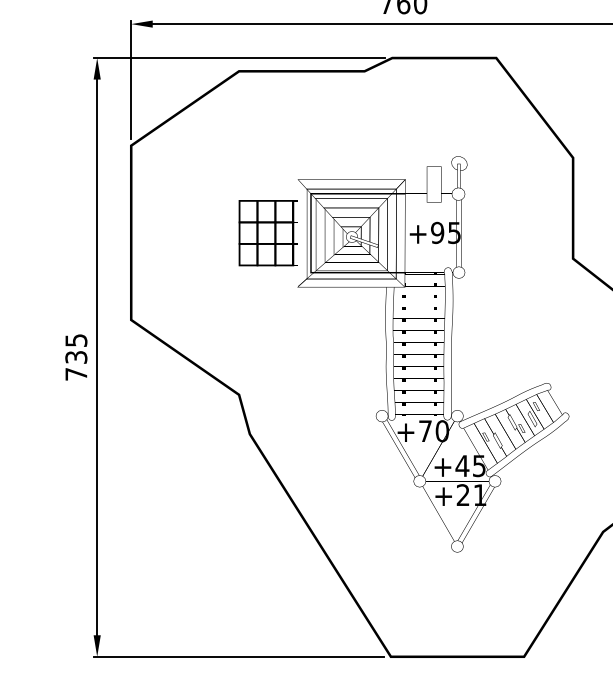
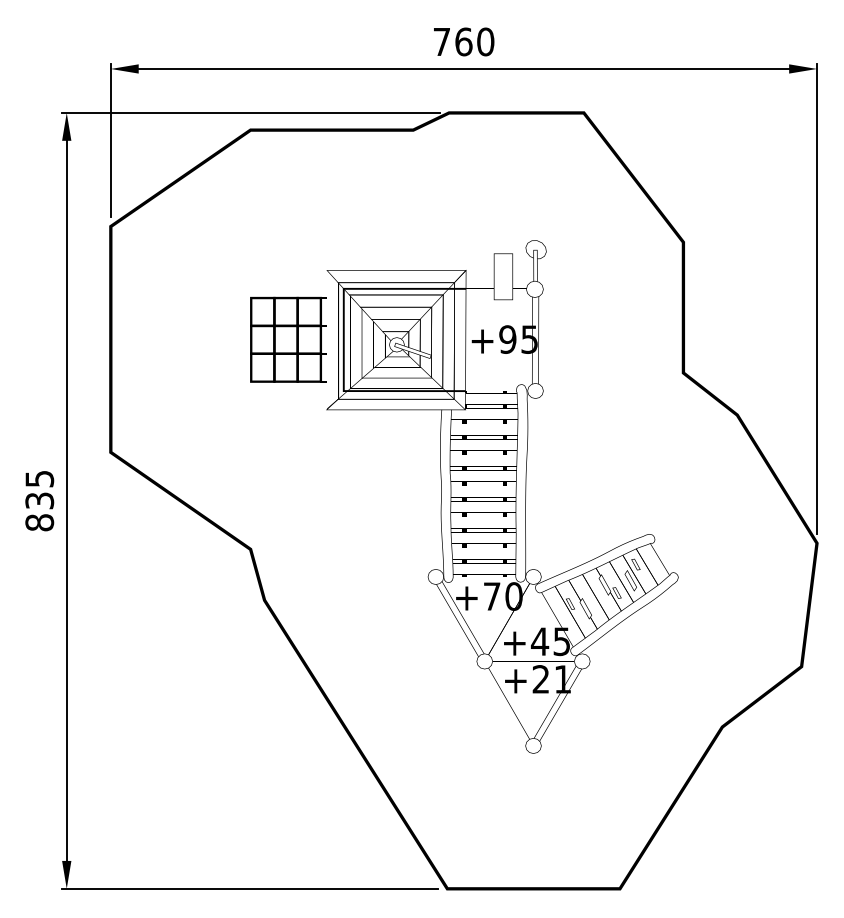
text: (76, 374) -> (39, 522), 735 -> 835

